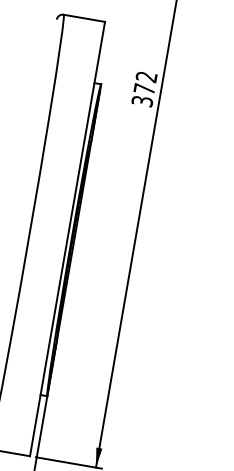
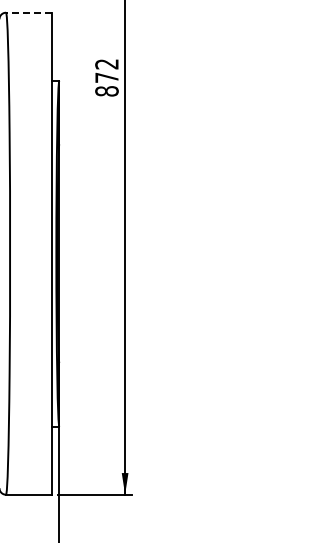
line: (83, 18) -> (28, 12), solid -> dashed
text: (141, 101) -> (106, 91), 372 -> 872

